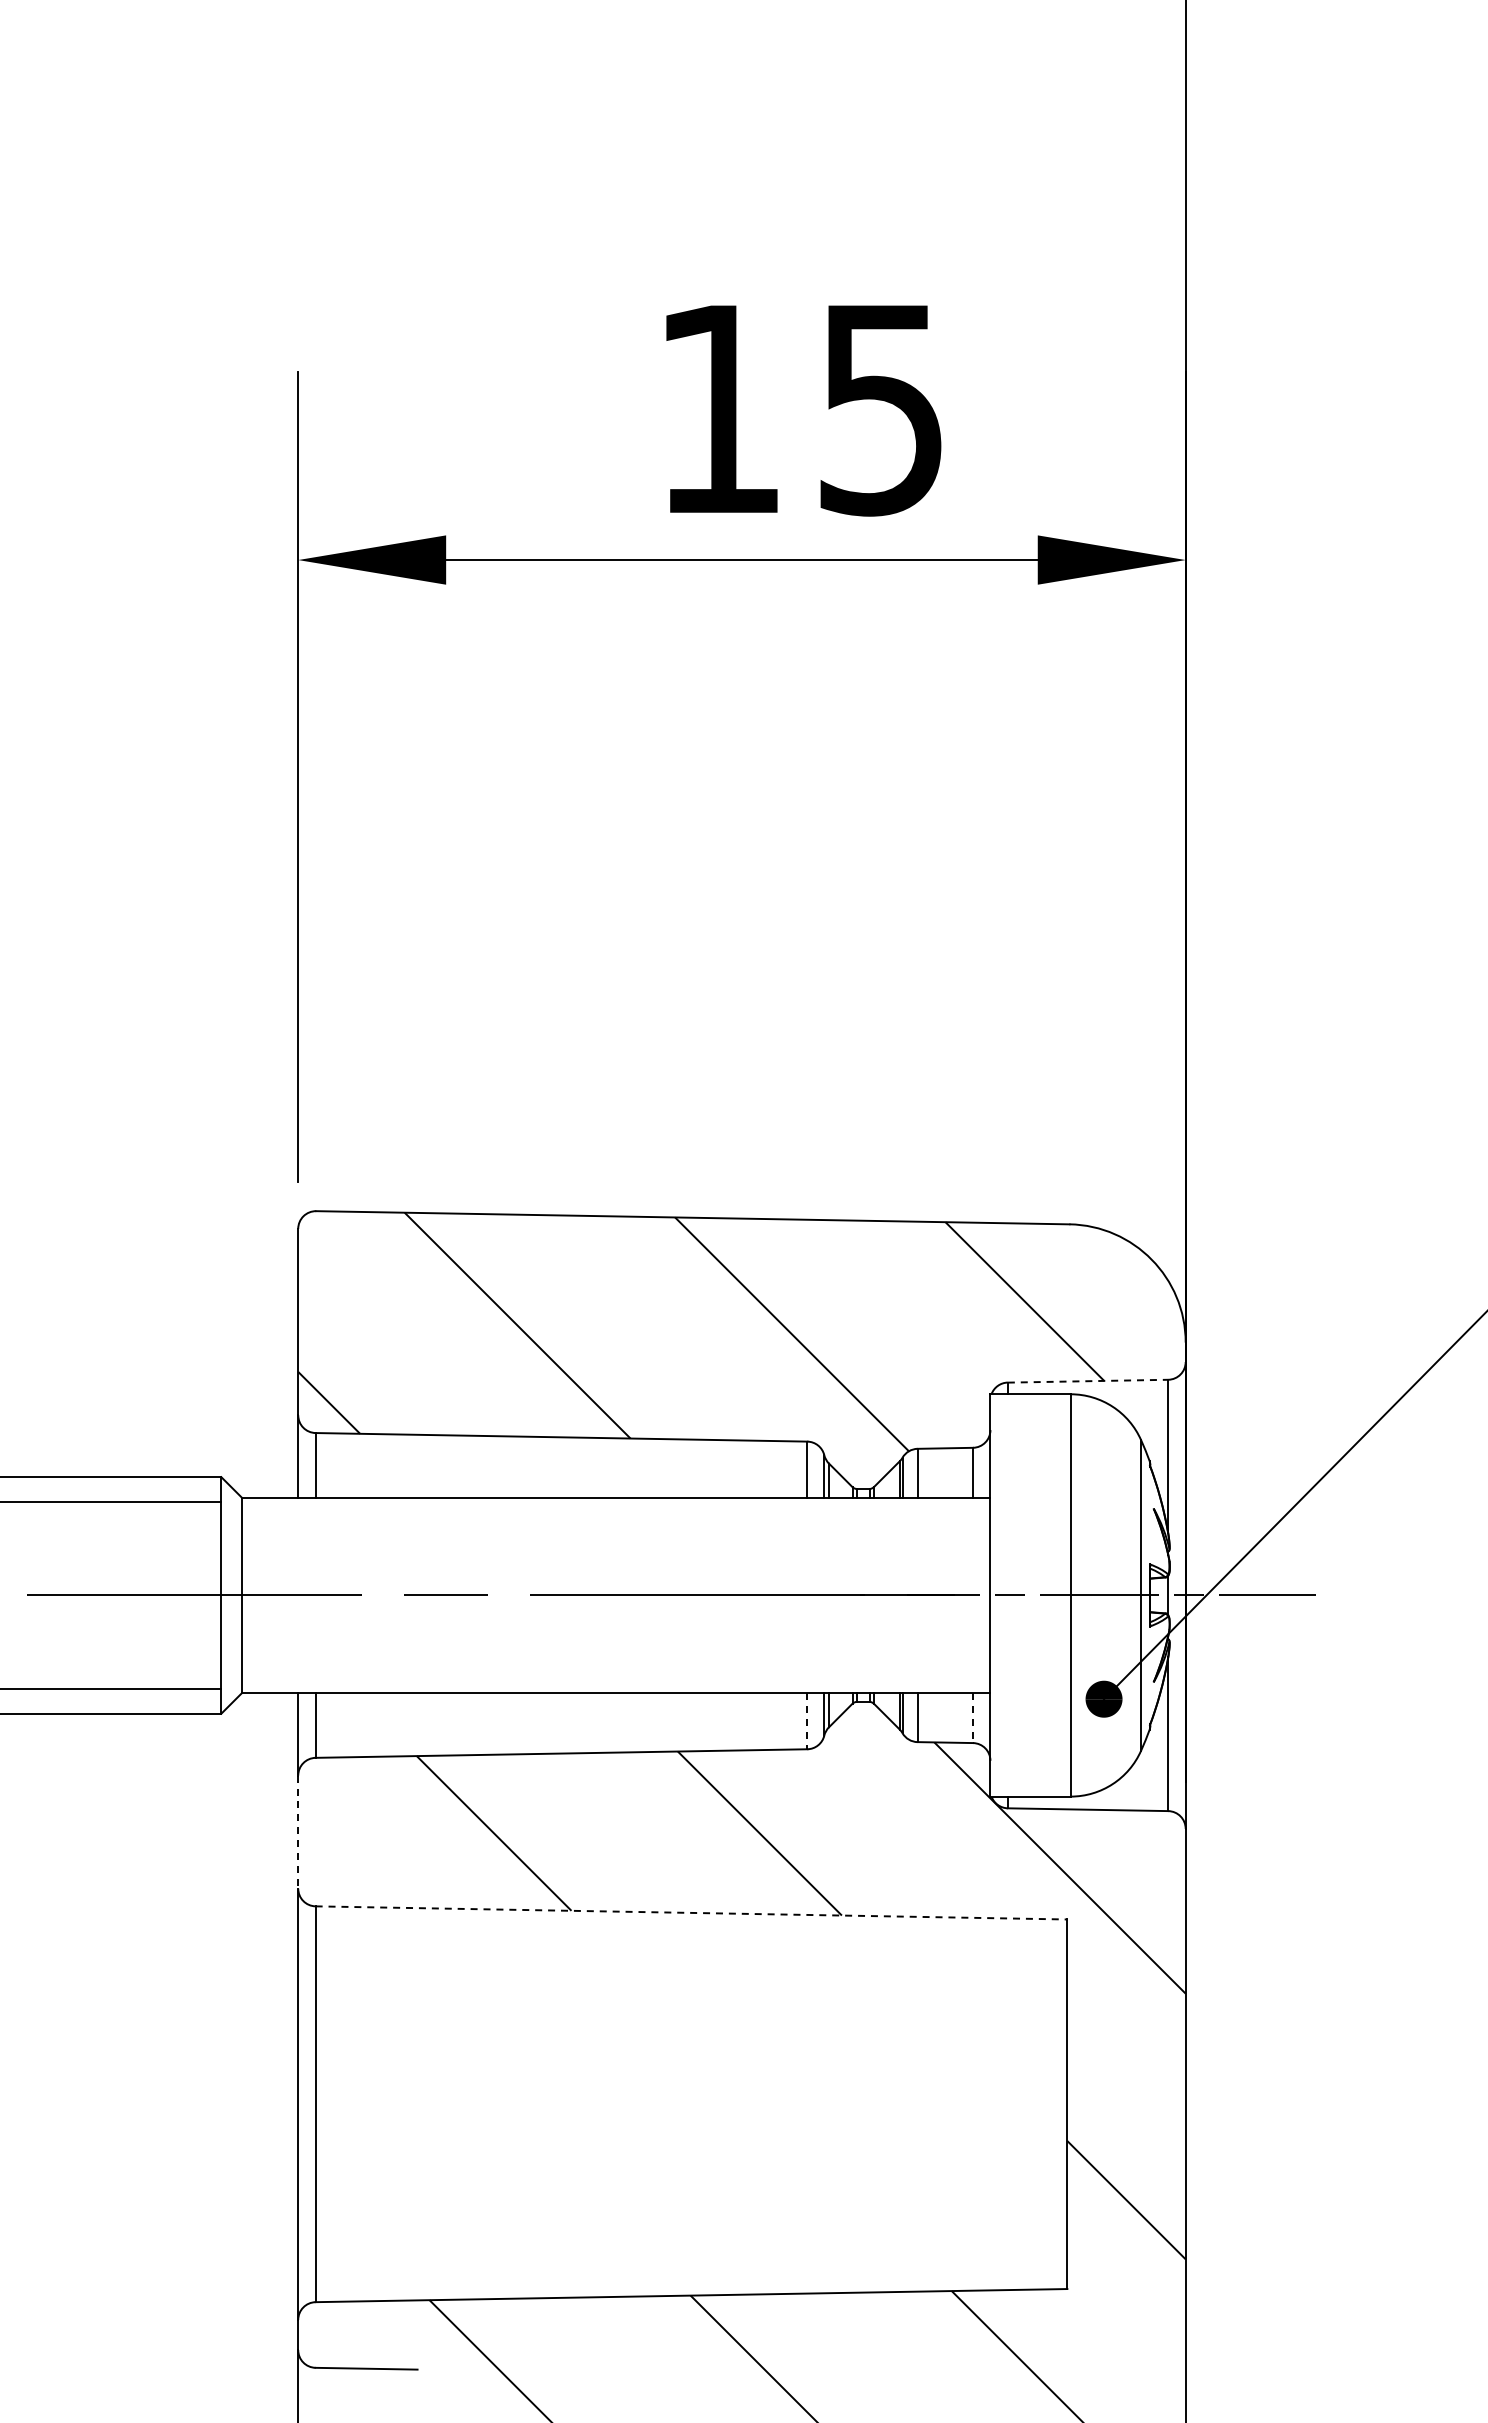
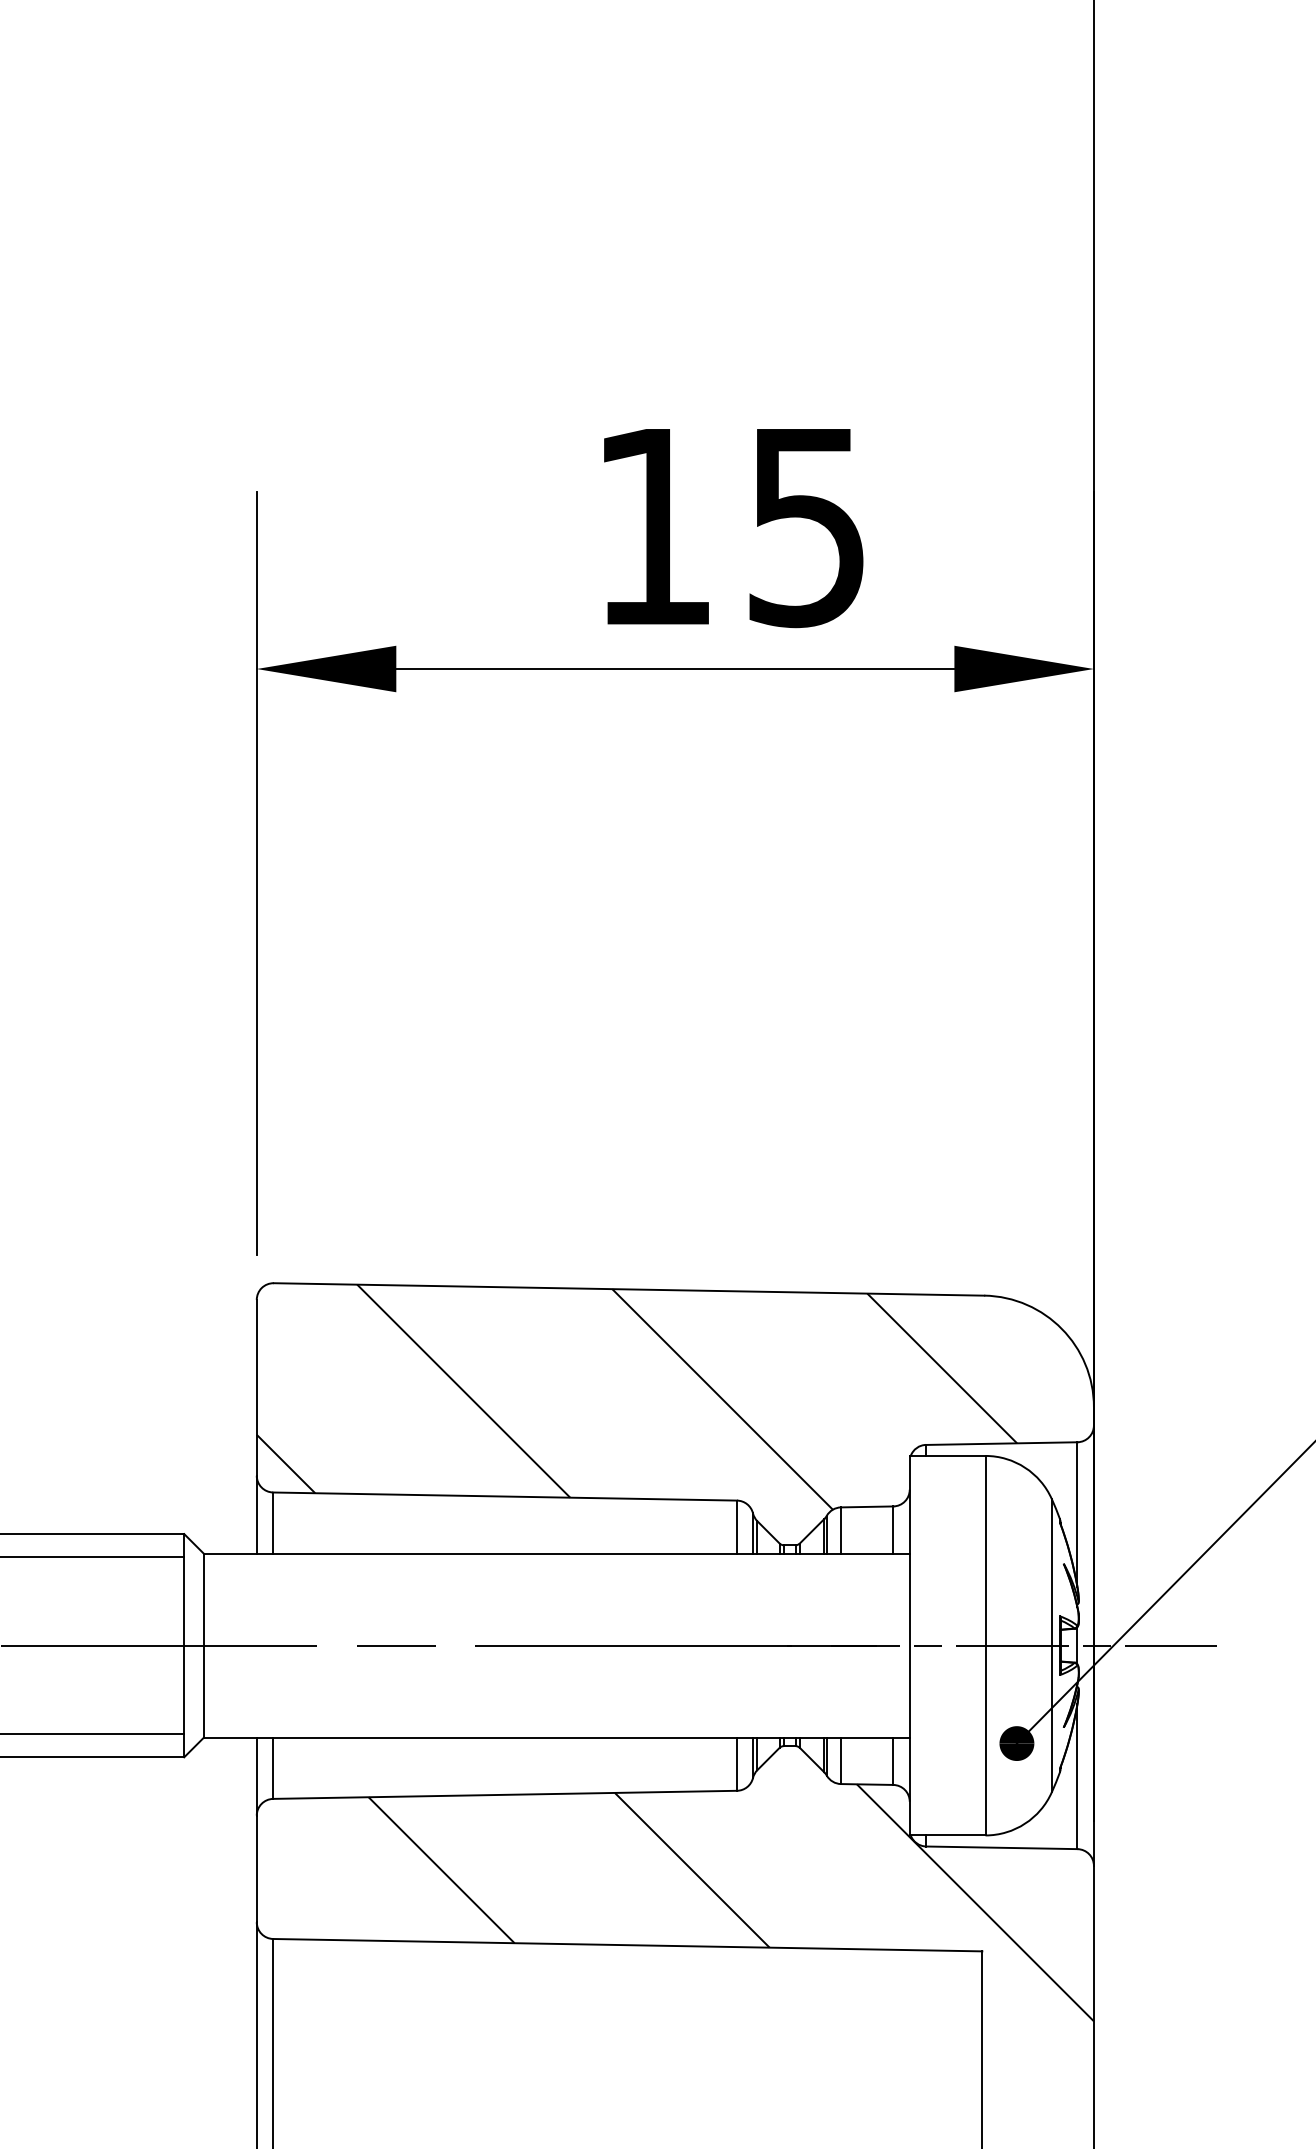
line: (1088, 1381) -> (1002, 1443), dashed -> solid
line: (973, 1718) -> (893, 1761), dashed -> solid
line: (807, 1721) -> (737, 1764), dashed -> solid
line: (298, 1832) -> (257, 1869), dashed -> solid
line: (691, 1912) -> (627, 1944), dashed -> solid

